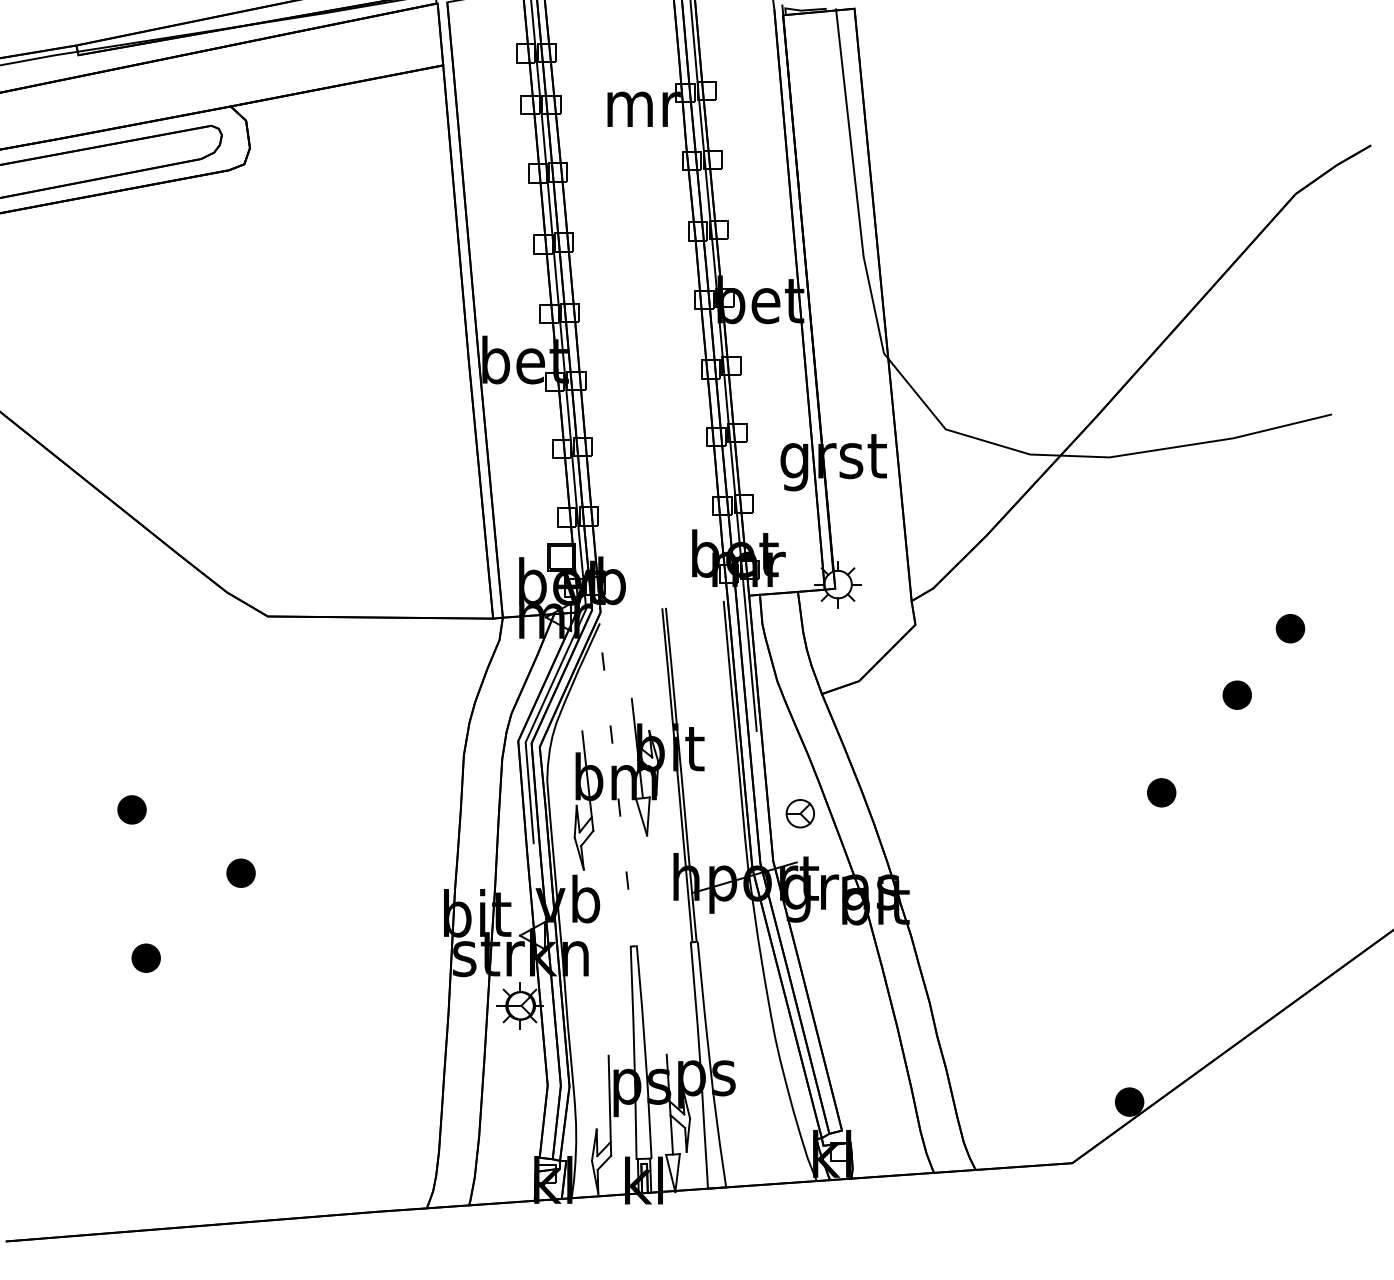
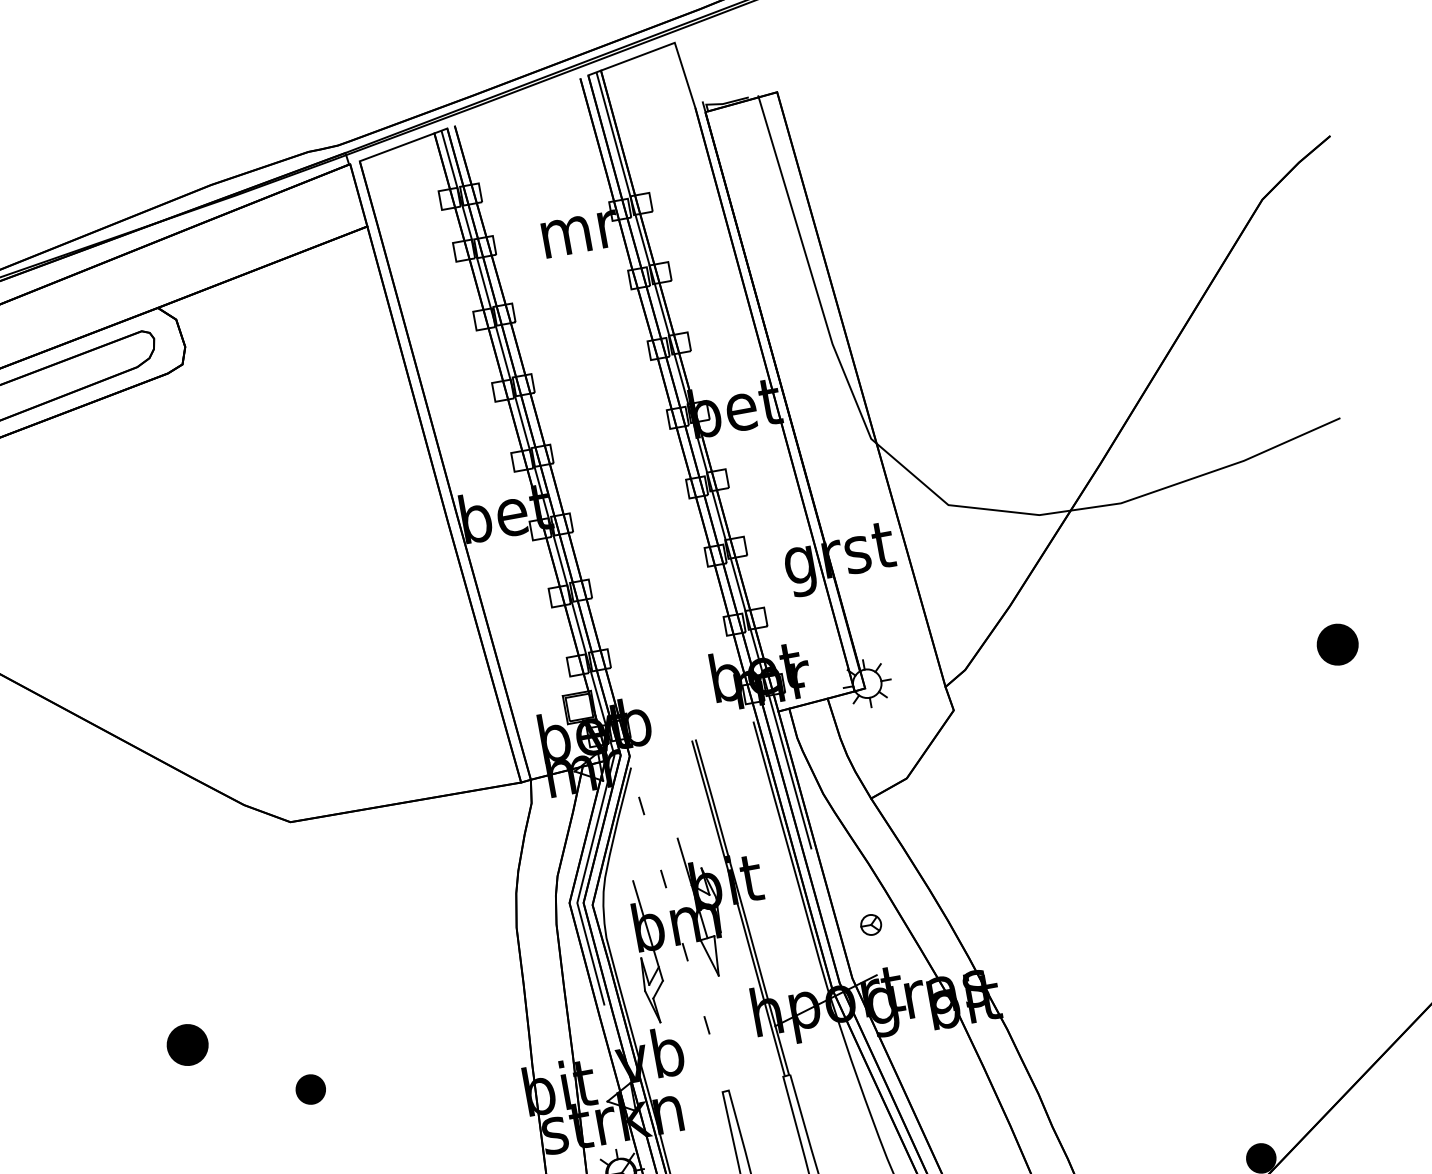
part: (1290, 628) -> (1337, 644), size x1.4
part: (1236, 694) -> (1294, 722), removed
part: (1161, 792) -> (1236, 836), removed
part: (131, 809) -> (187, 1044), size x1.4
part: (799, 813) -> (870, 924), size x0.7

